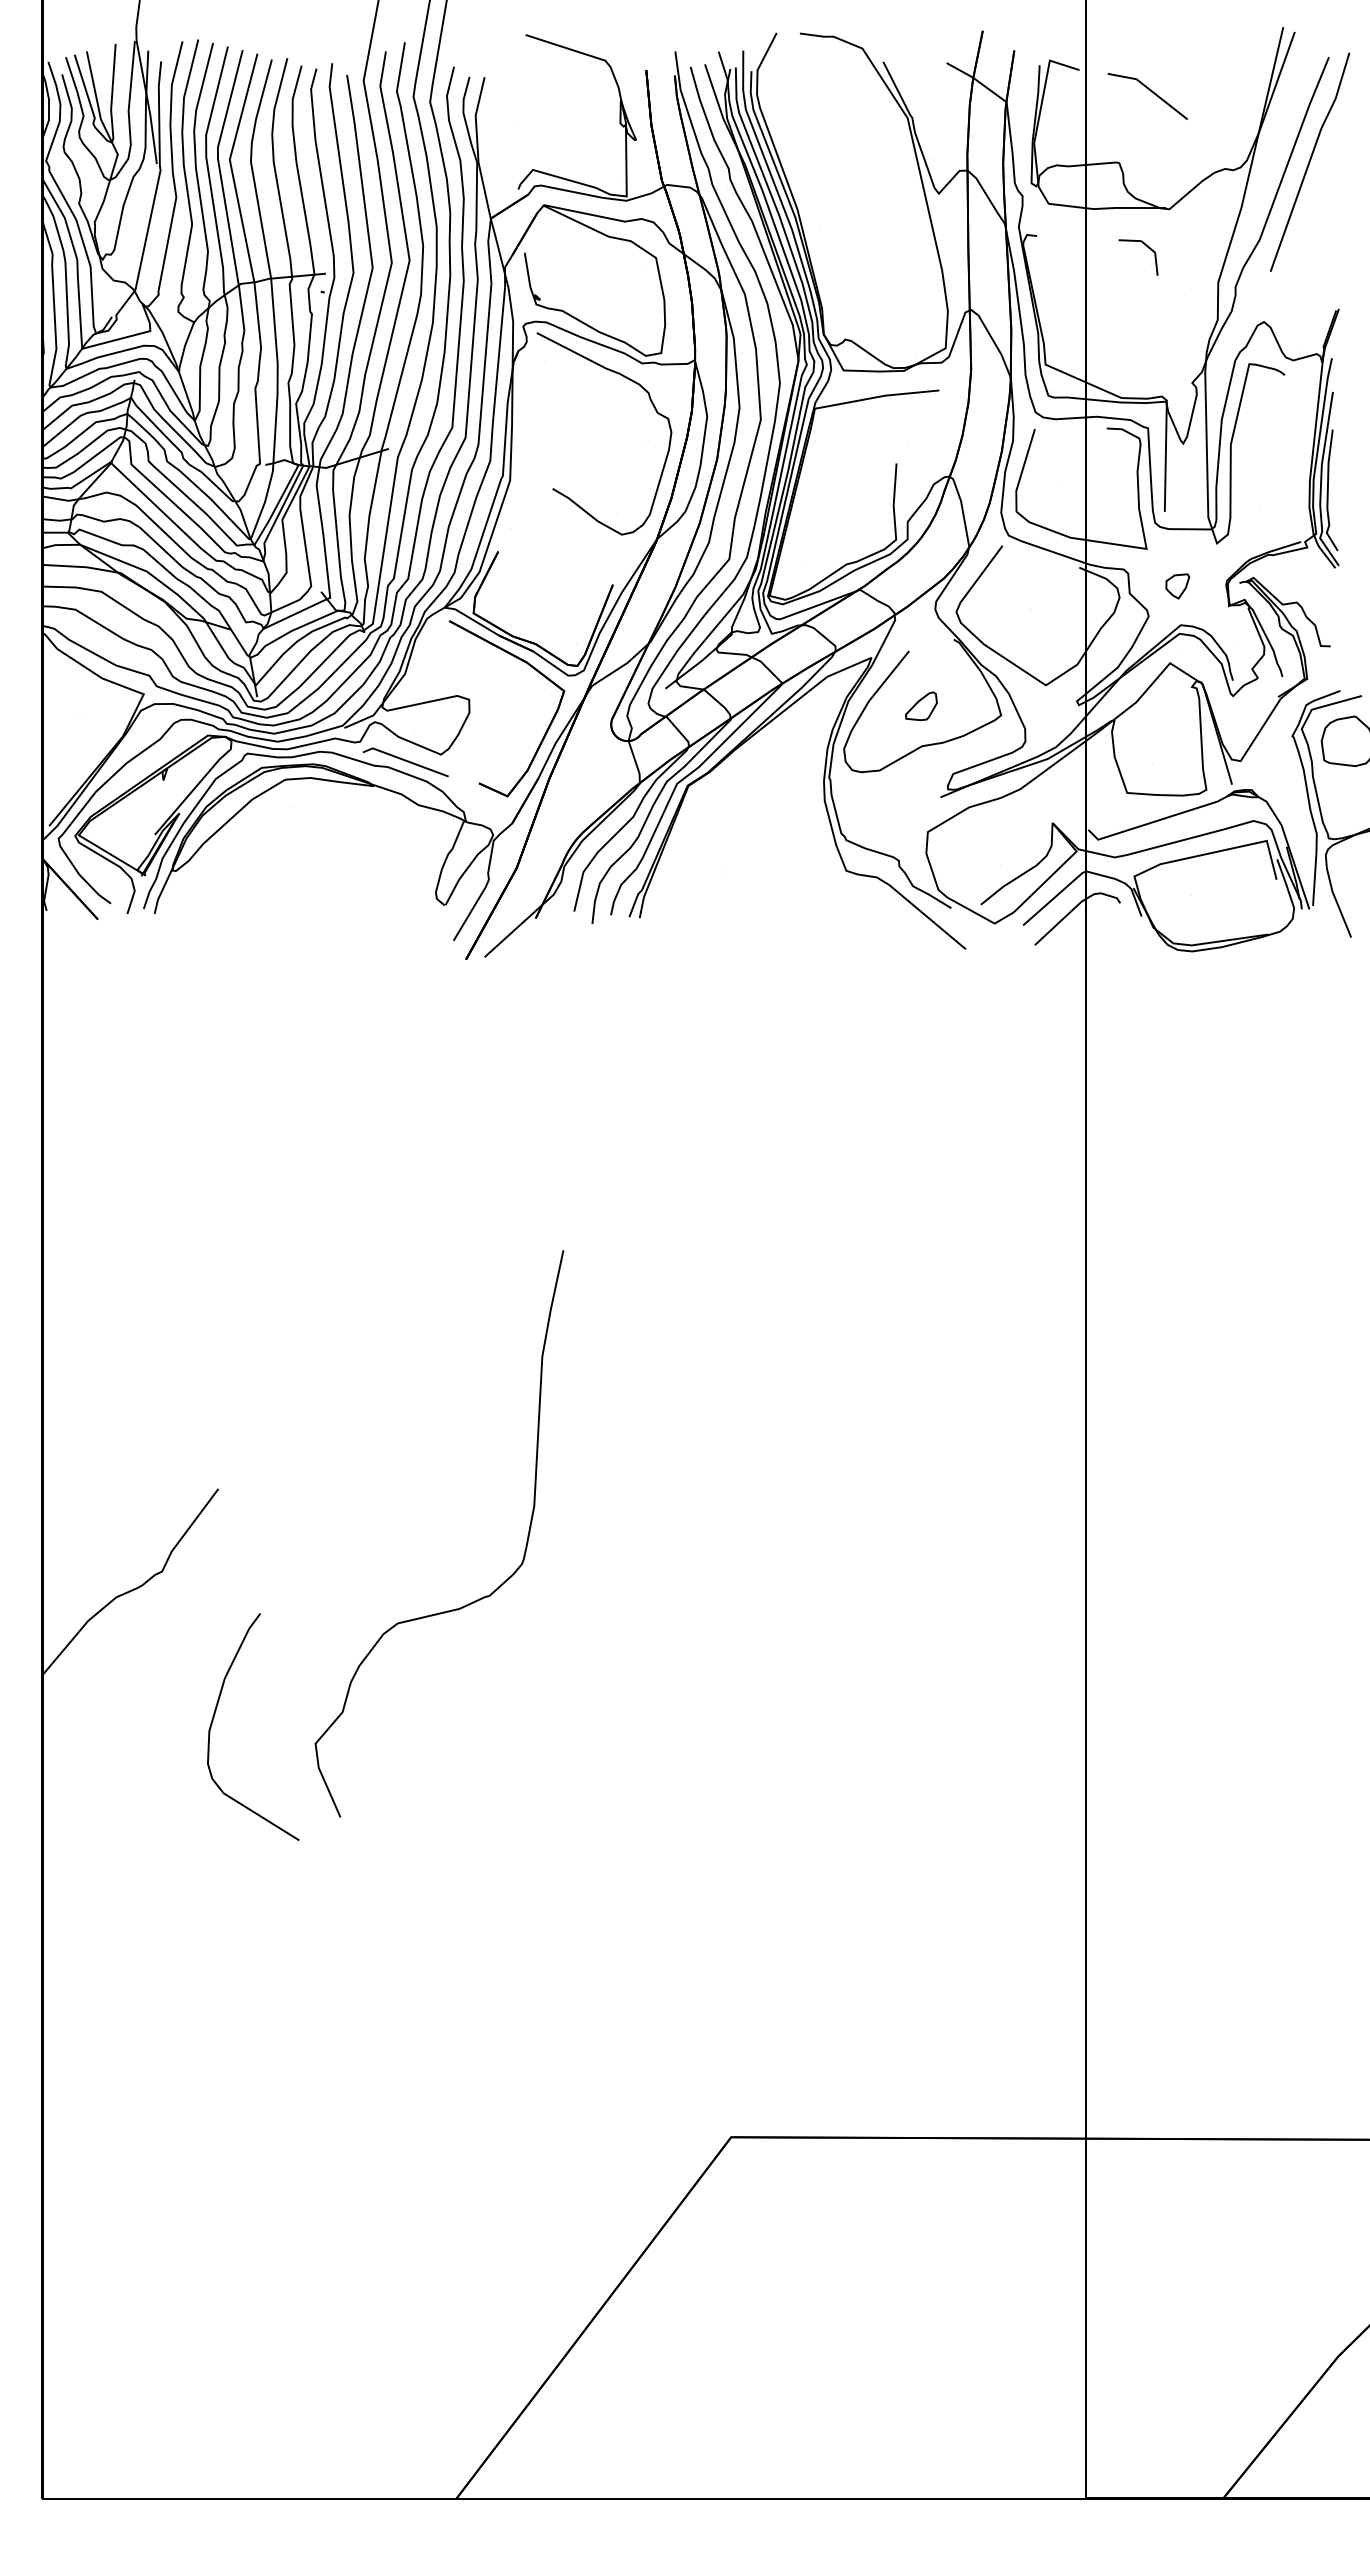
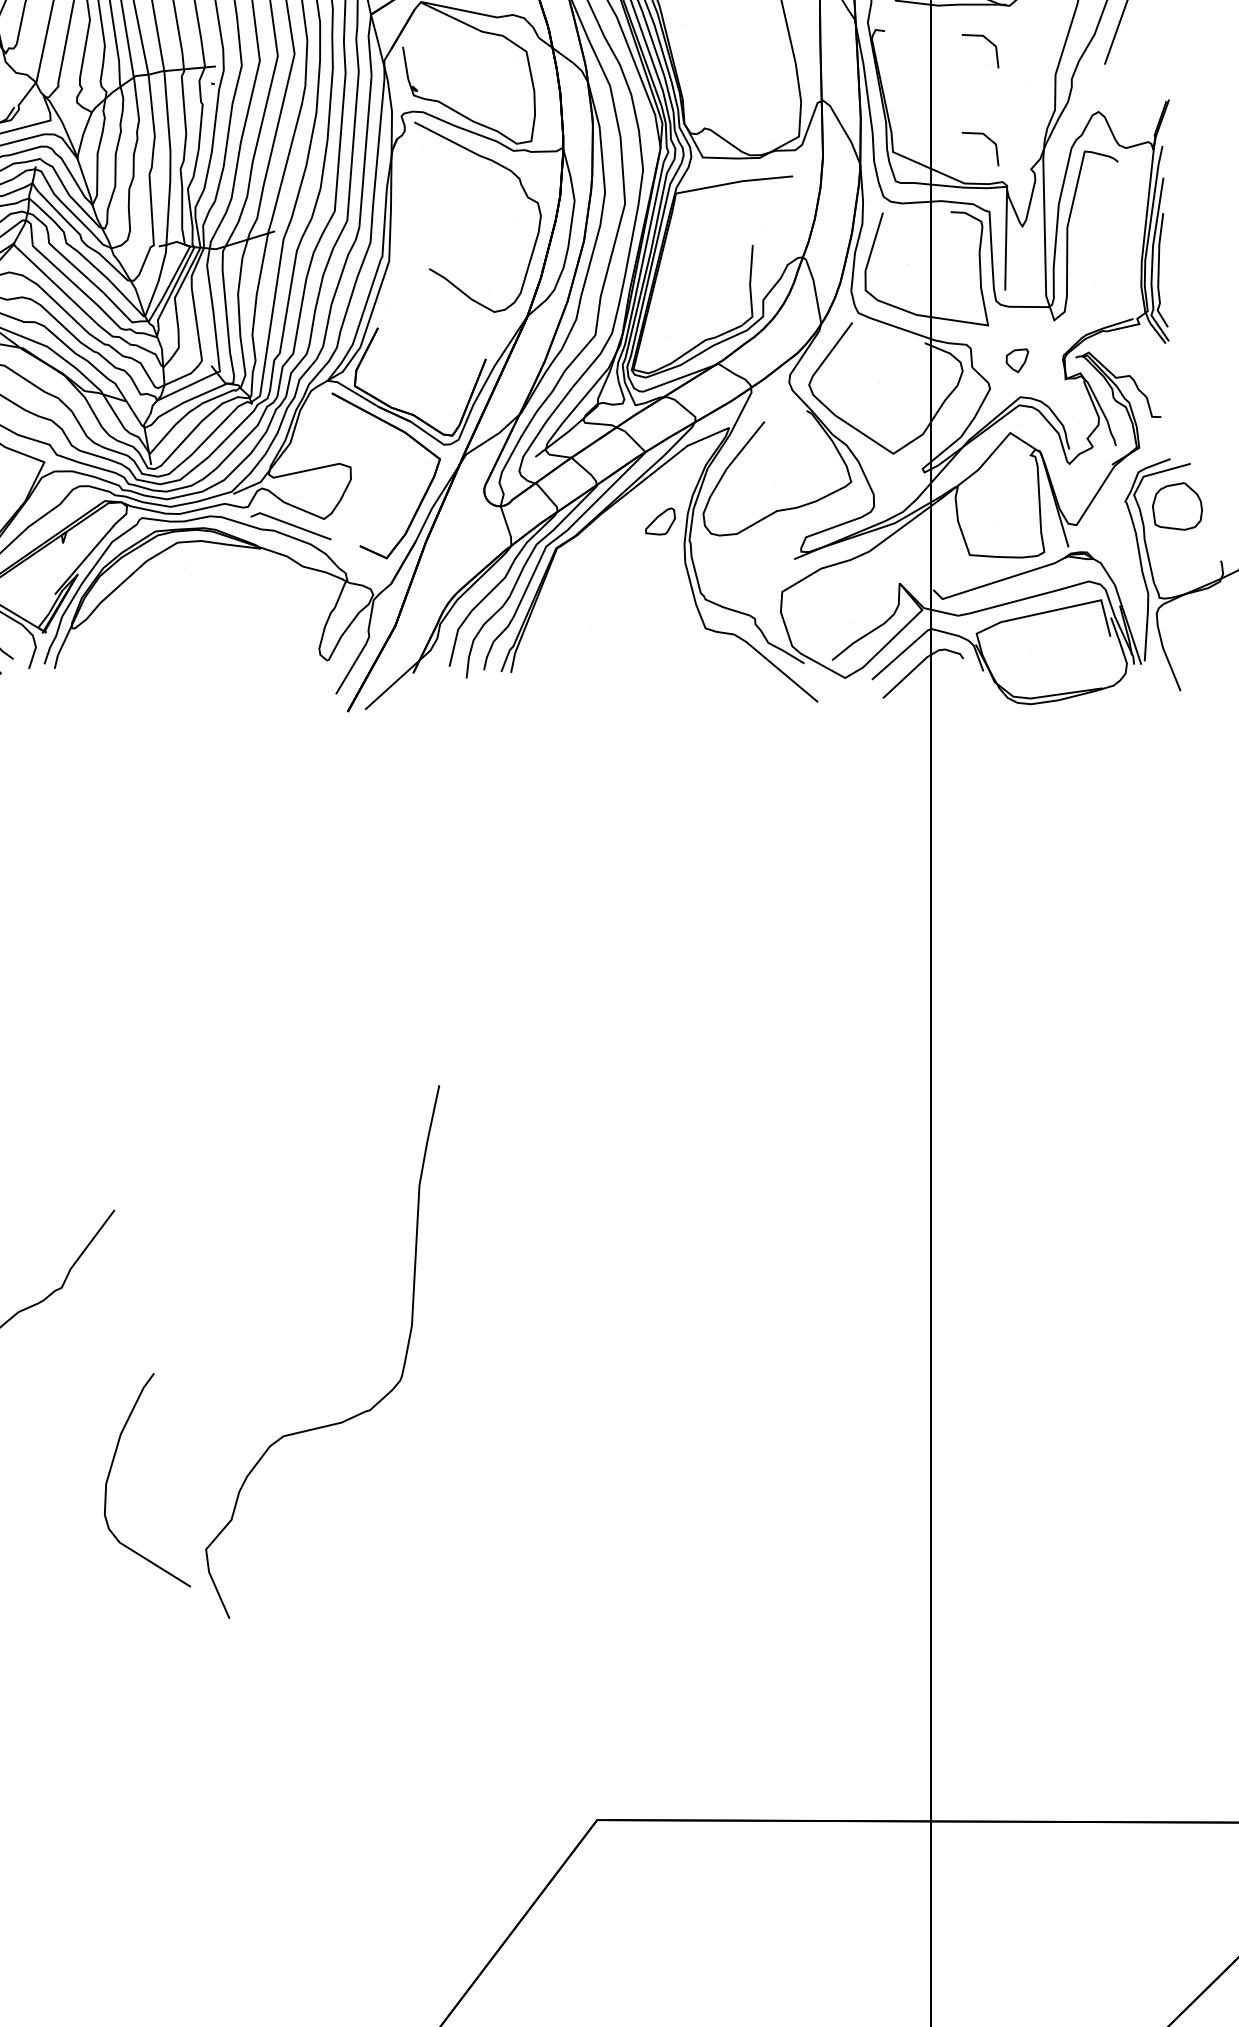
line: (1147, 351) -> (988, 139), added
part: (921, 706) -> (660, 521), moved
curve: (472, 1601) -> (353, 1415), moved
curve: (215, 1714) -> (111, 1468), moved

